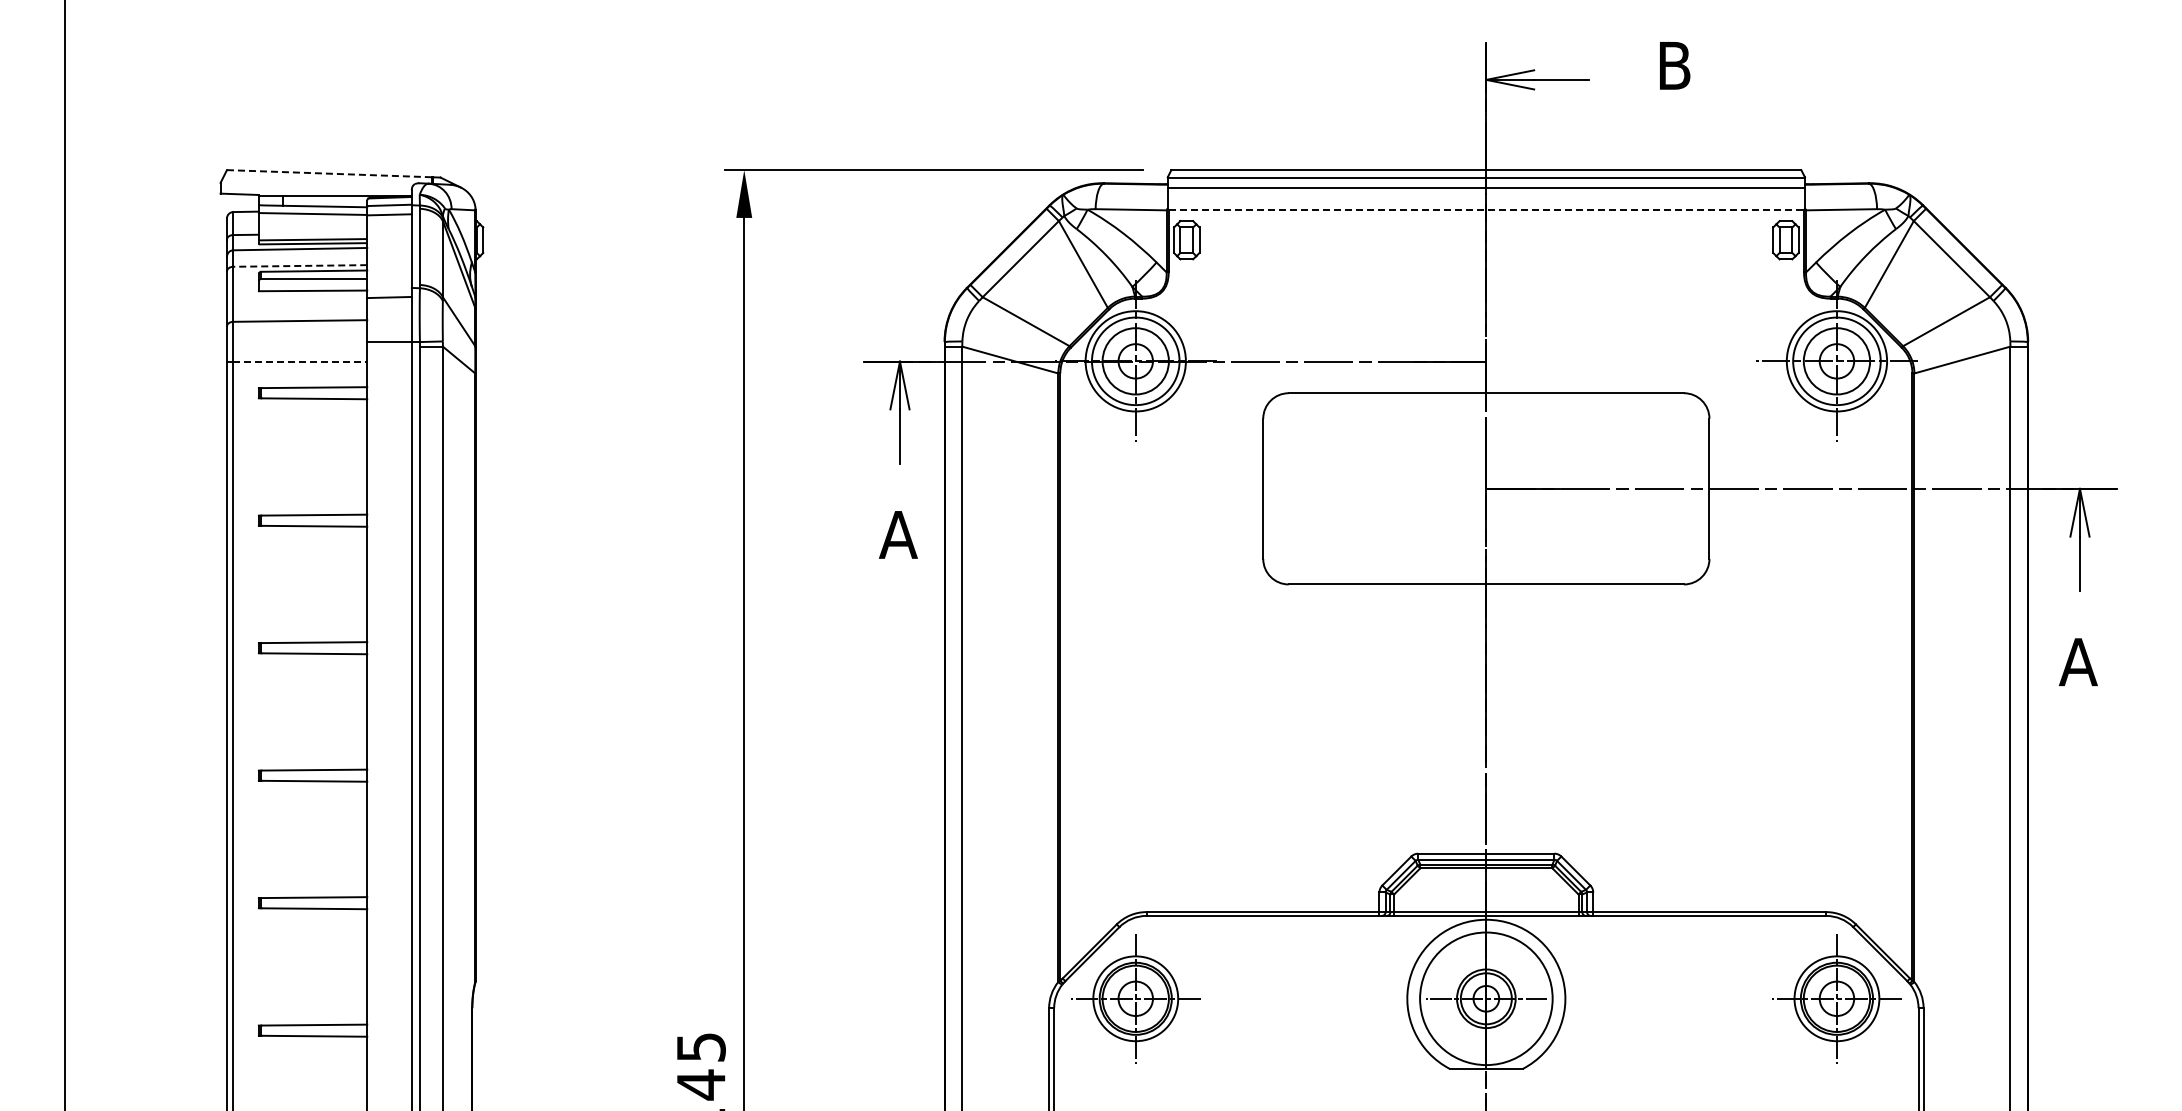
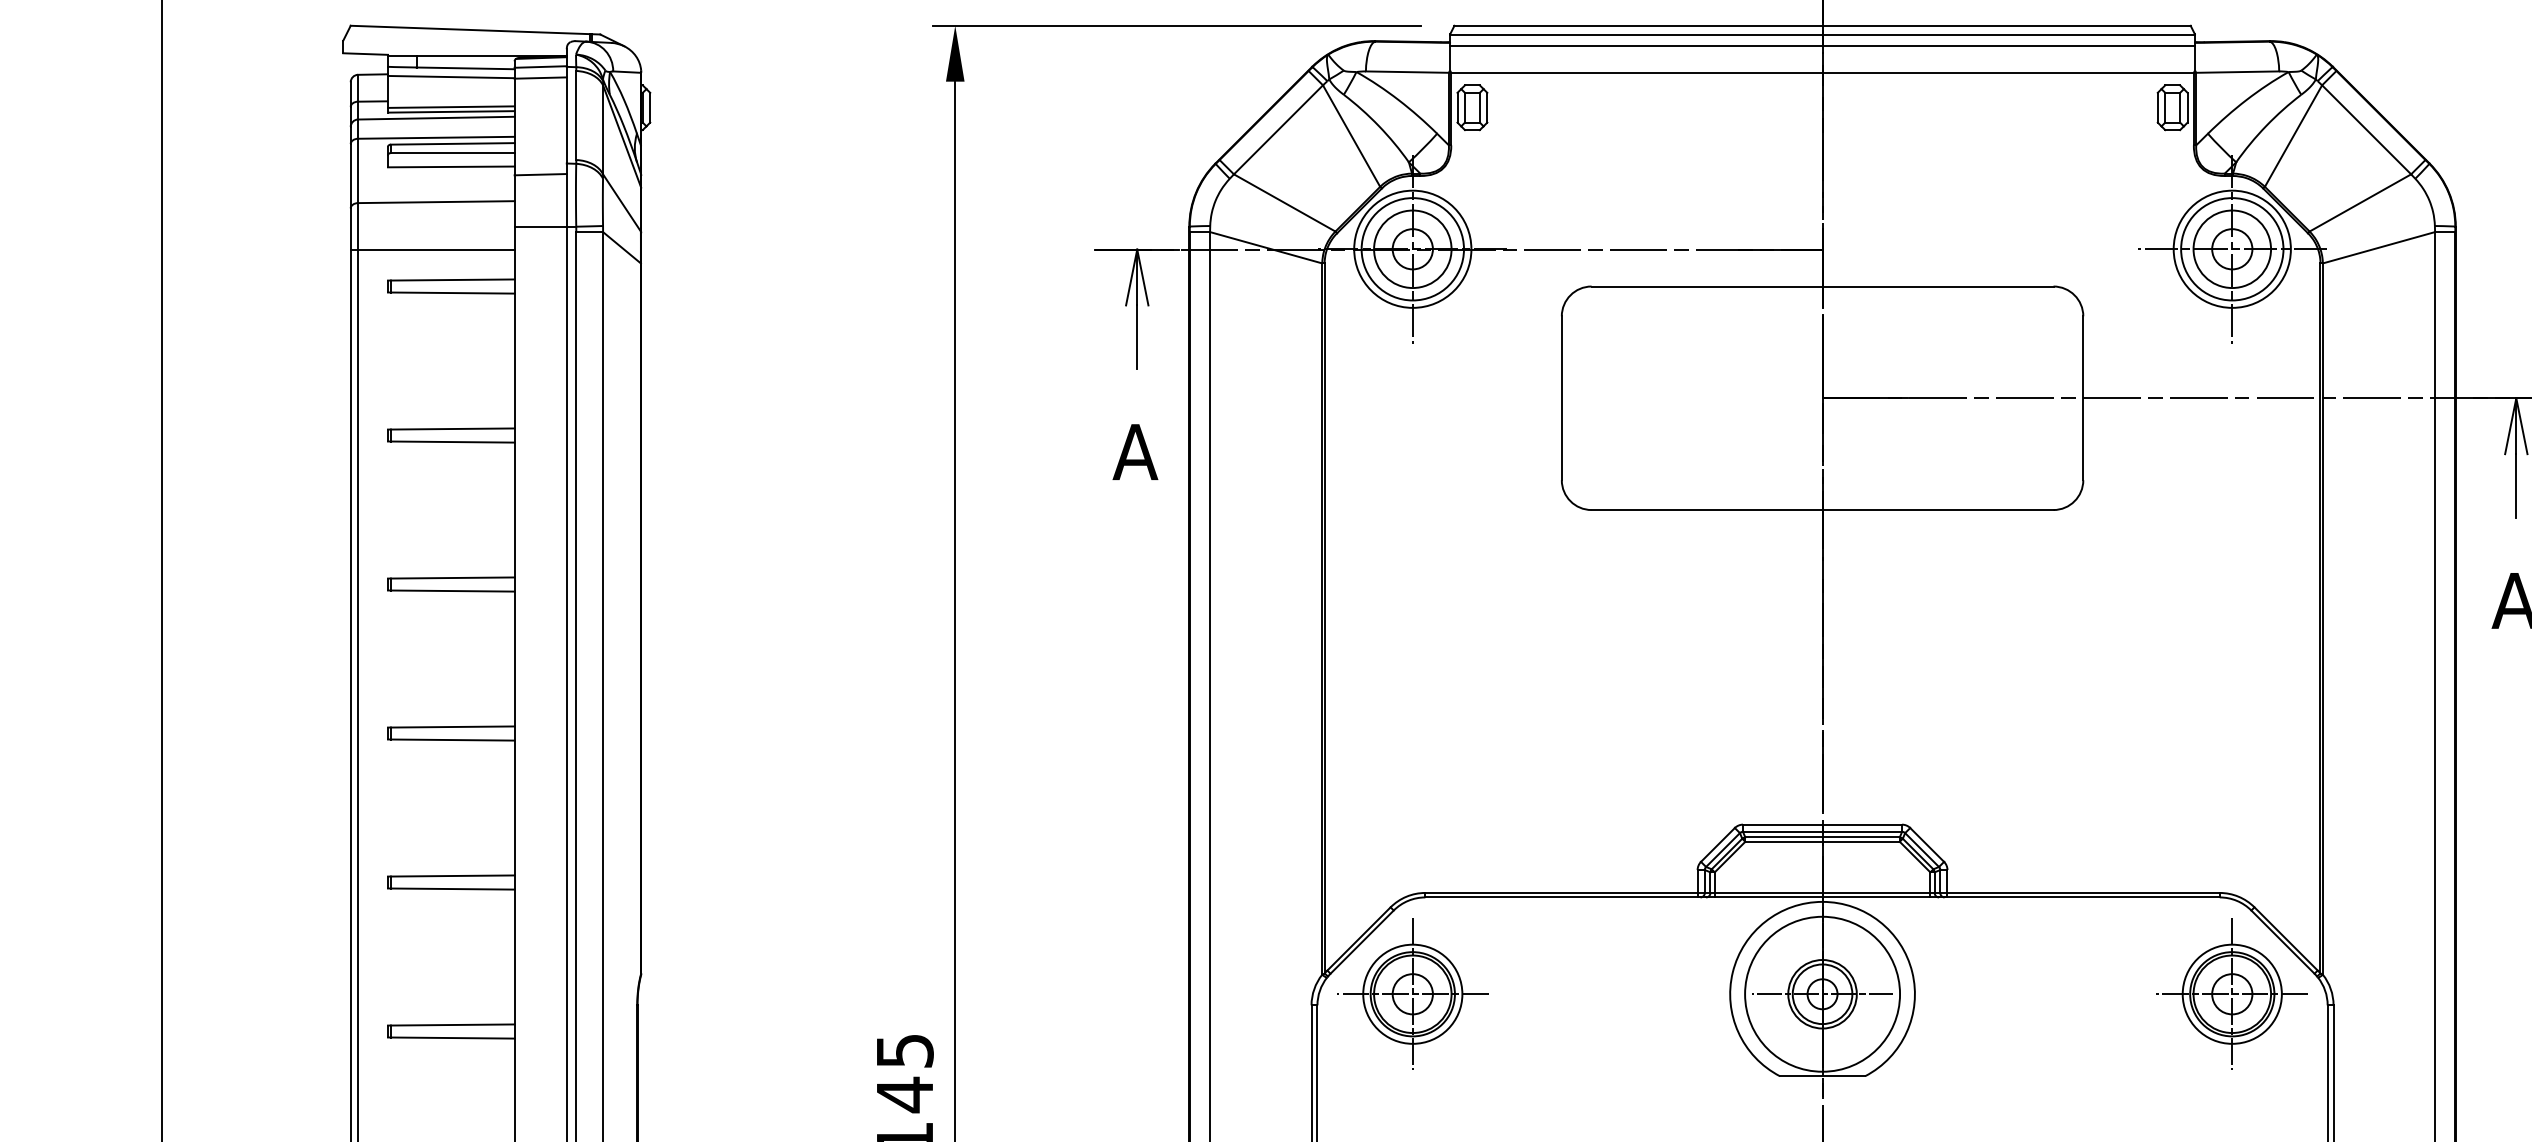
line: (329, 173) -> (470, 29), dashed -> solid
line: (1486, 210) -> (1822, 72), dashed -> solid
line: (300, 265) -> (436, 137), dashed -> solid
line: (300, 361) -> (436, 249), dashed -> solid

